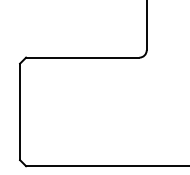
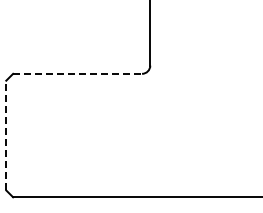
line: (83, 57) -> (78, 73), solid -> dashed
line: (20, 111) -> (6, 135), solid -> dashed

